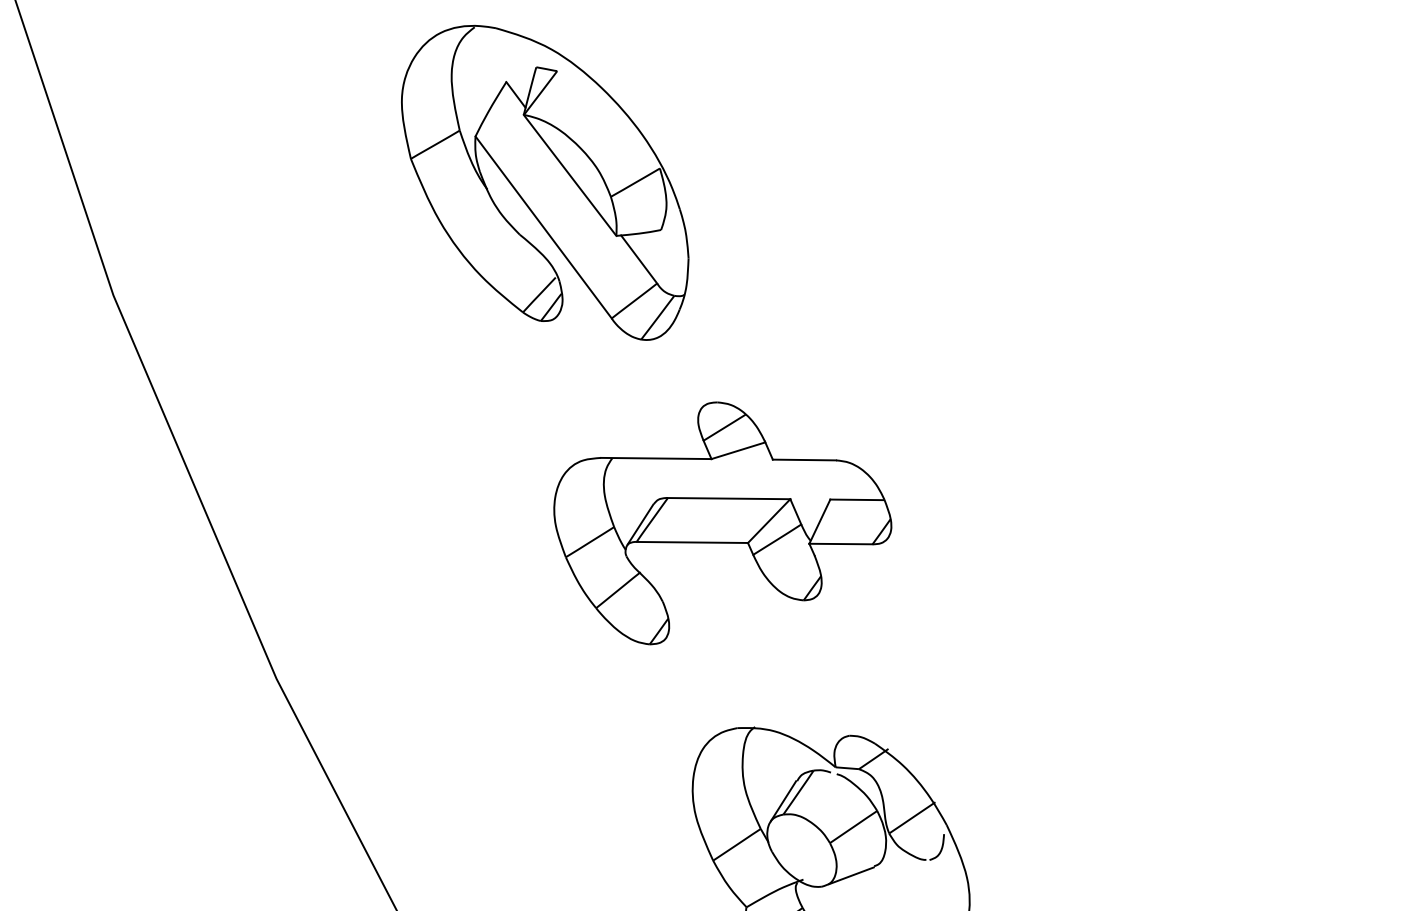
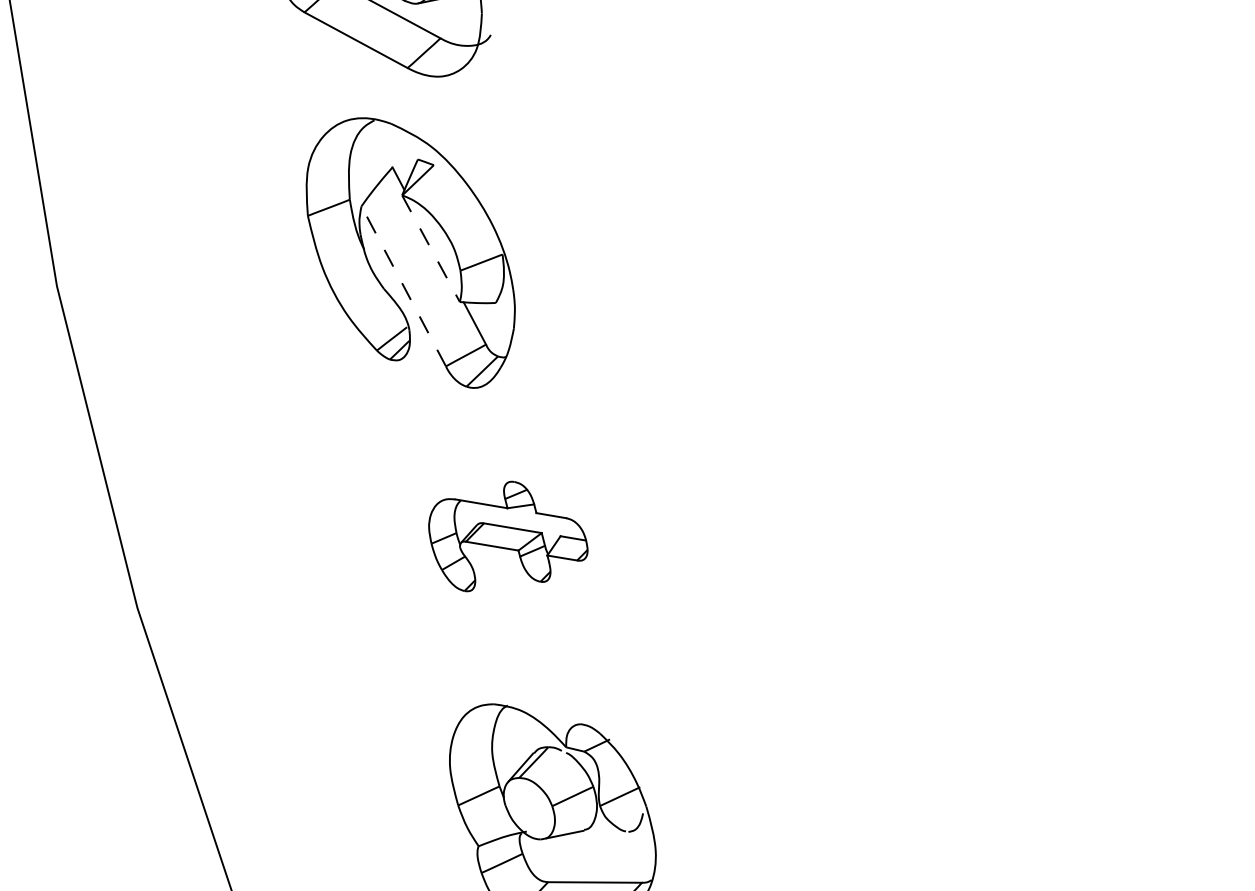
line: (570, 175) -> (431, 248), solid -> dashed
line: (543, 226) -> (403, 285), solid -> dashed
part: (722, 517) -> (508, 536), size x0.6

